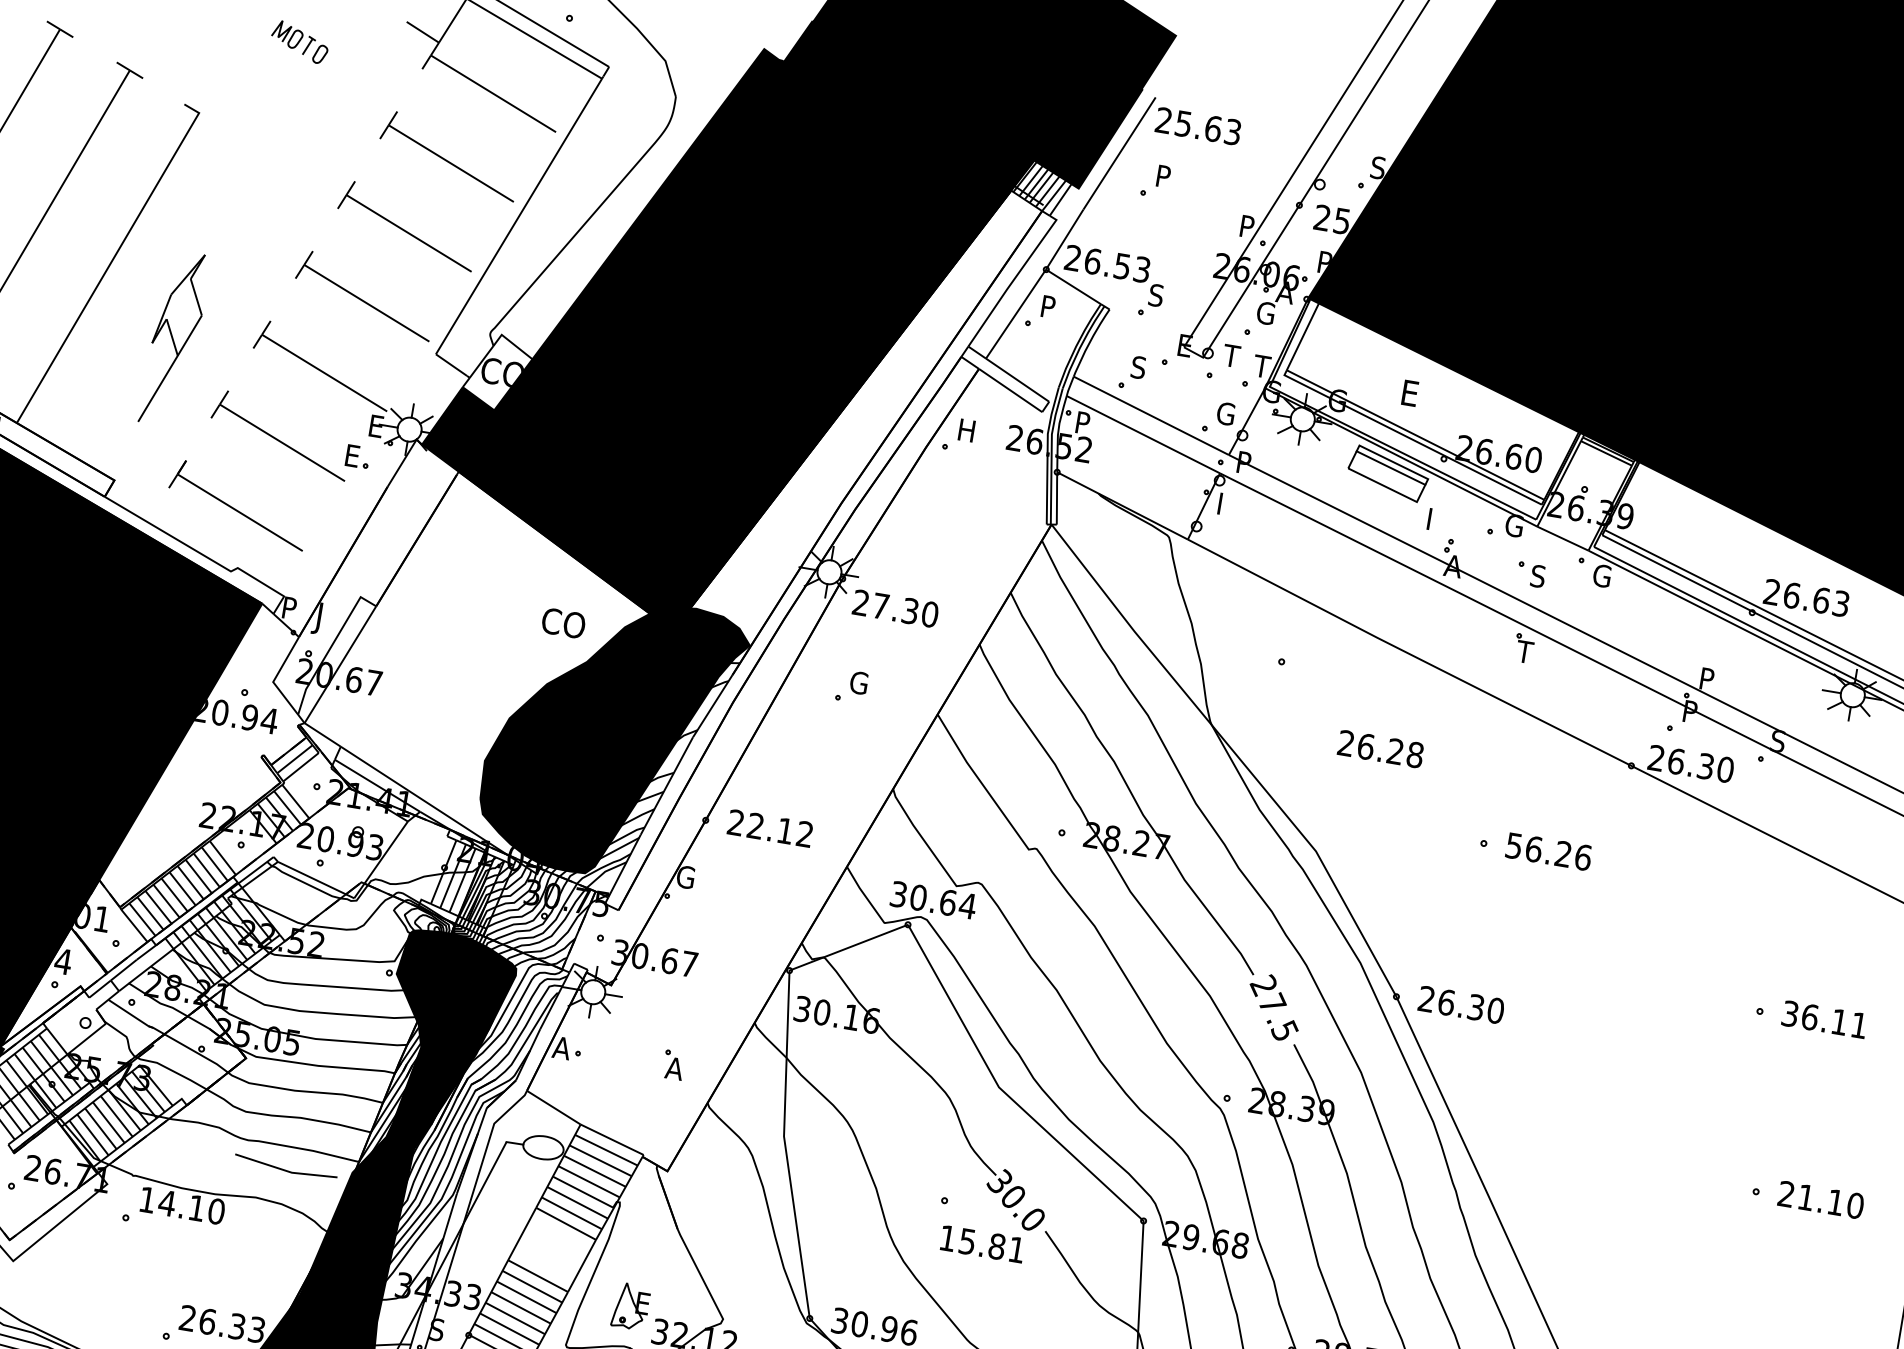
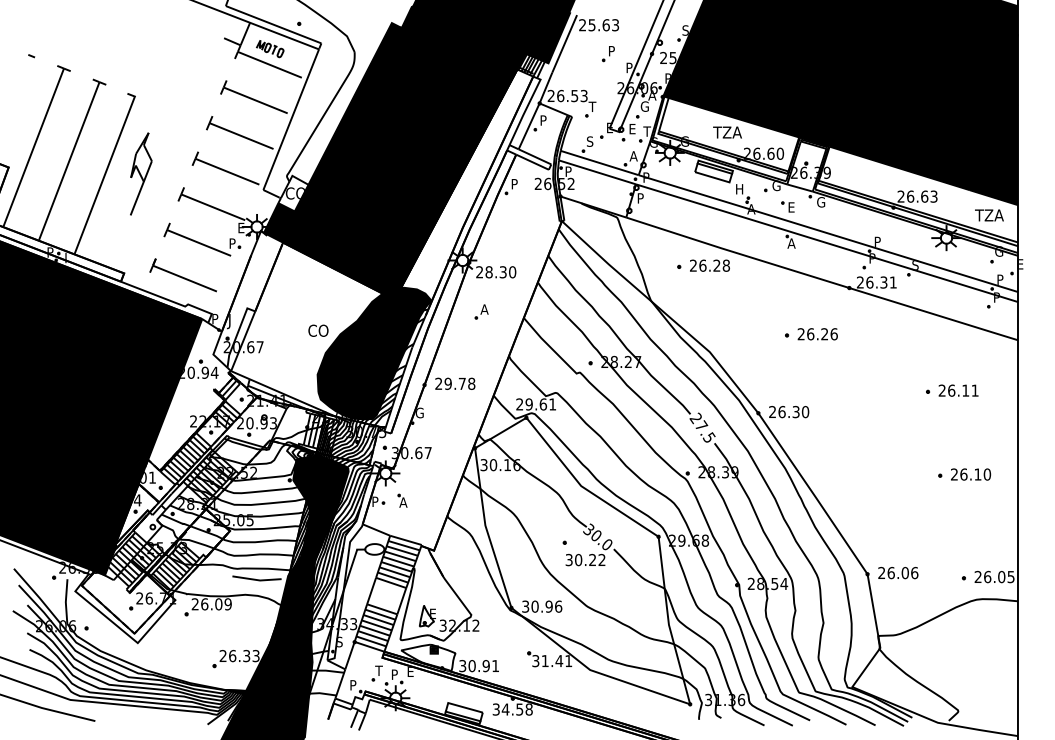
part: (300, 43) -> (270, 49), moved
part: (1155, 182) -> (608, 54), moved
text: (1155, 294) -> (592, 106), S -> T
part: (175, 337) -> (141, 173), moved
text: (1231, 356) -> (632, 129), T -> E
text: (1430, 396) -> (727, 132), E -> TZA
text: (1224, 413) -> (633, 156), G -> A
text: (966, 431) -> (515, 184), H -> P
text: (354, 456) -> (233, 243), E -> P
text: (1227, 500) -> (641, 196), I -> P
text: (1437, 520) -> (740, 189), I -> H
text: (1538, 576) -> (791, 207), S -> E
text: (879, 606) -> (488, 272), 27.30 -> 28.30
text: (563, 622) -> (318, 330), moved
text: (1525, 652) -> (791, 243), T -> A
text: (858, 682) -> (484, 309), G -> A
text: (1379, 748) -> (709, 265), moved
text: (1725, 769) -> (893, 282), 26.30 -> 26.31
text: (779, 829) -> (459, 383), 22.12 -> 29.78
text: (1512, 846) -> (800, 334), 56.26 -> 26.26
text: (933, 900) -> (536, 404), 30.64 -> 29.61
text: (1788, 1013) -> (941, 390), 36.11 -> 26.11
text: (561, 1047) -> (375, 501), A -> P
part: (673, 1063) -> (402, 500), moved
text: (1805, 1197) -> (963, 474), 21.10 -> 26.10
text: (181, 1206) -> (211, 604), 14.10 -> 26.09
text: (982, 1242) -> (585, 559), 15.81 -> 30.22

